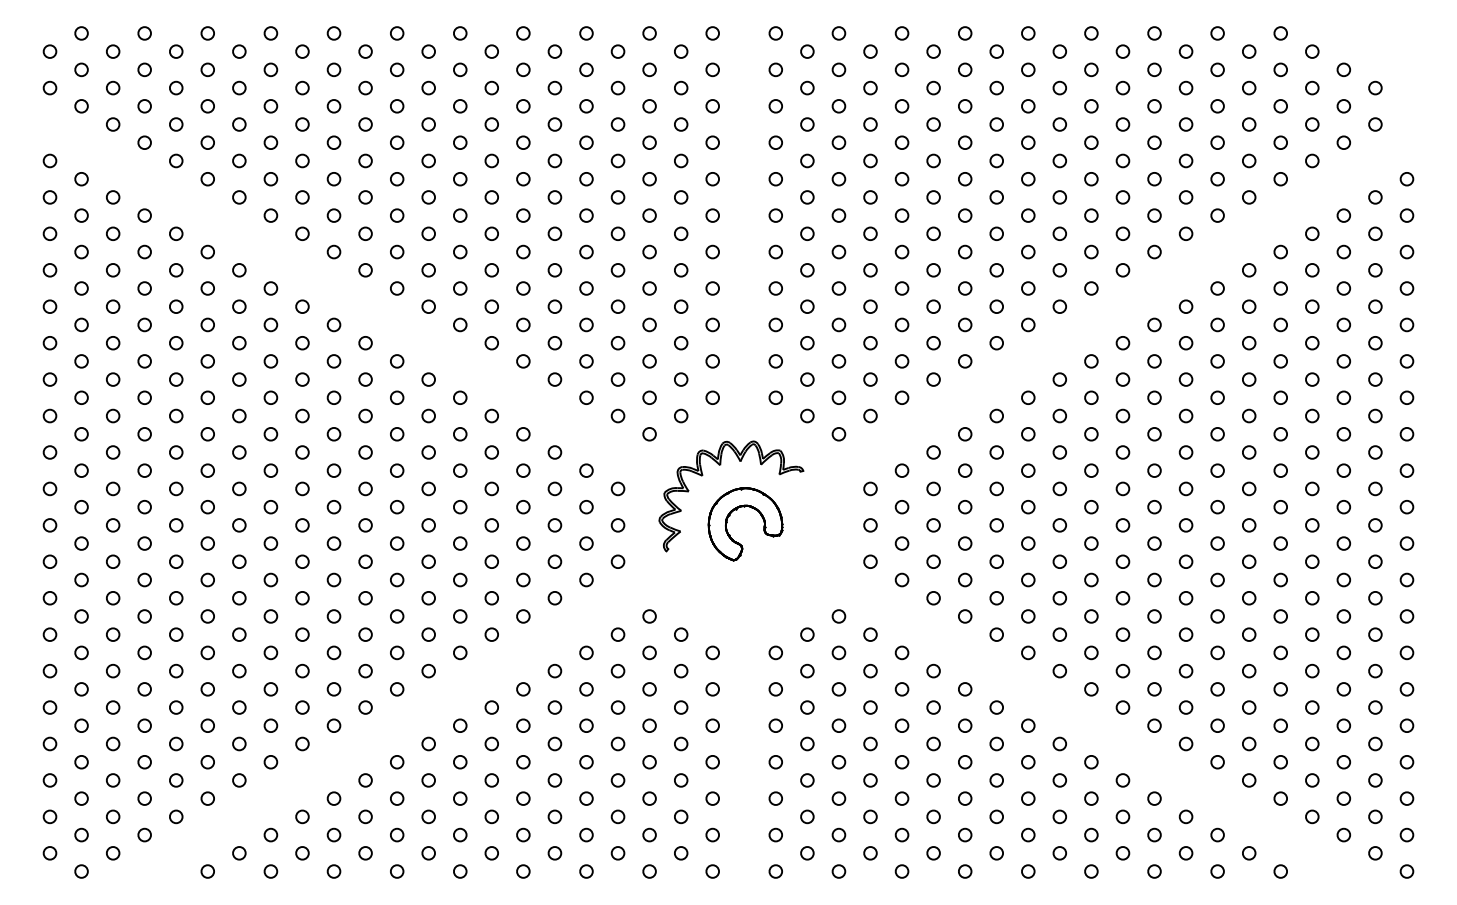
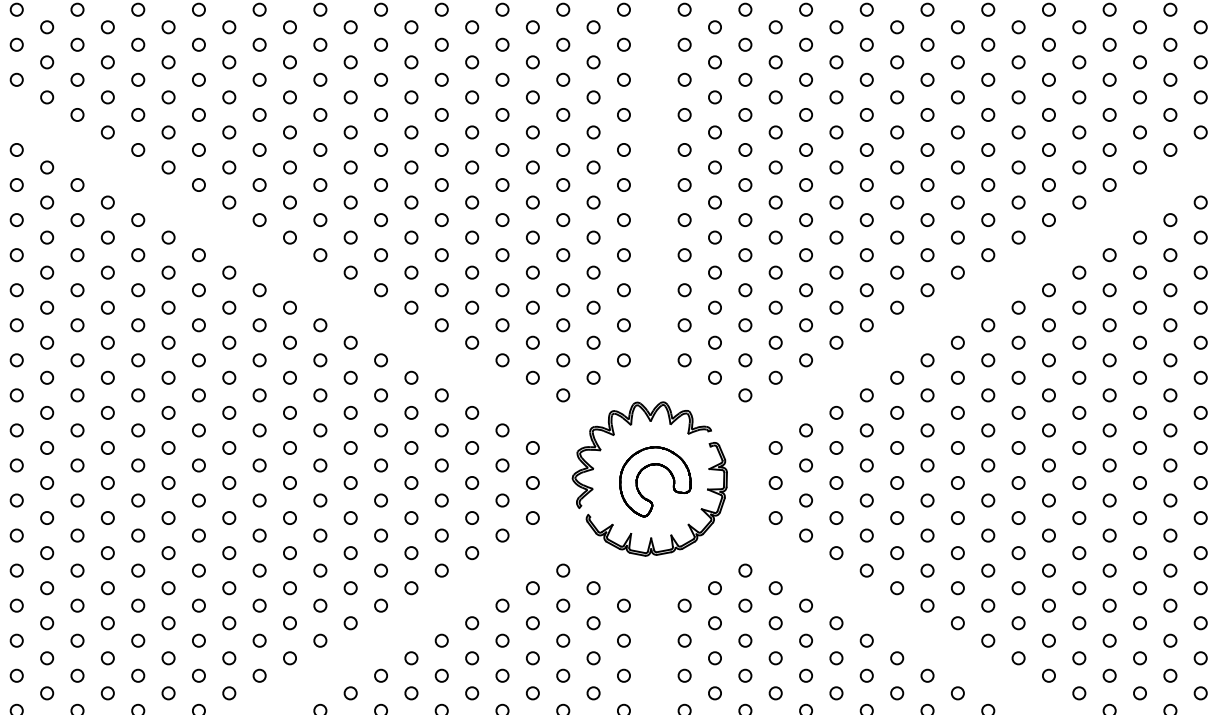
part: (761, 579) -> (670, 535), added

